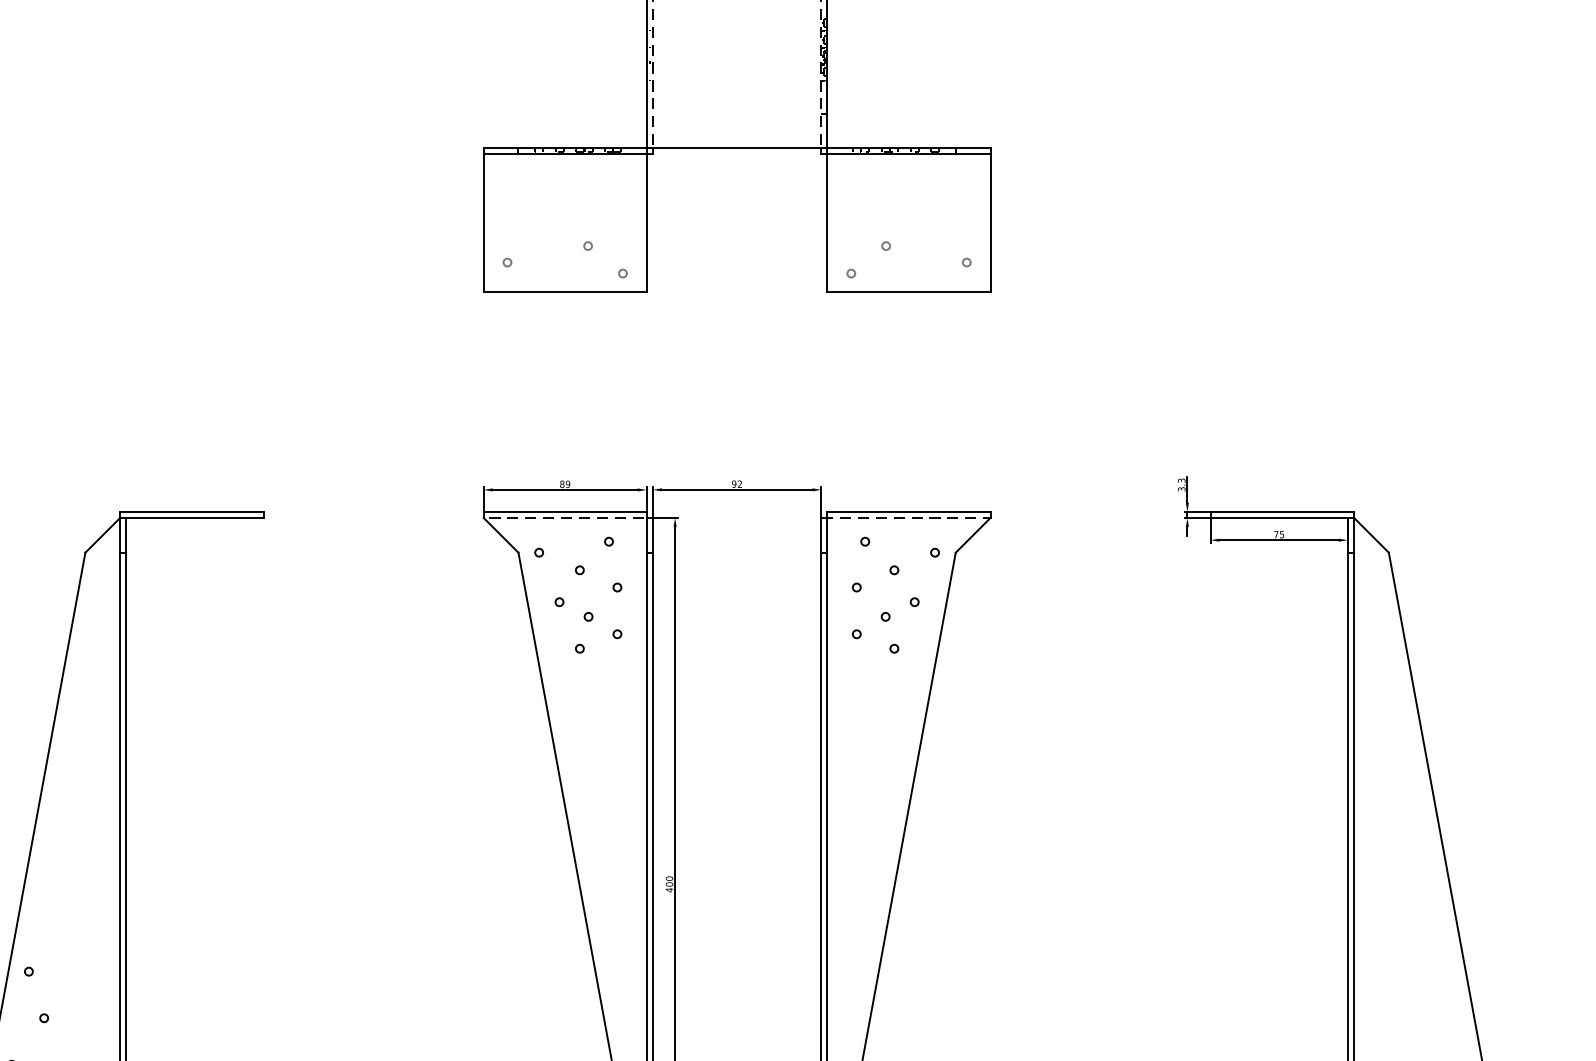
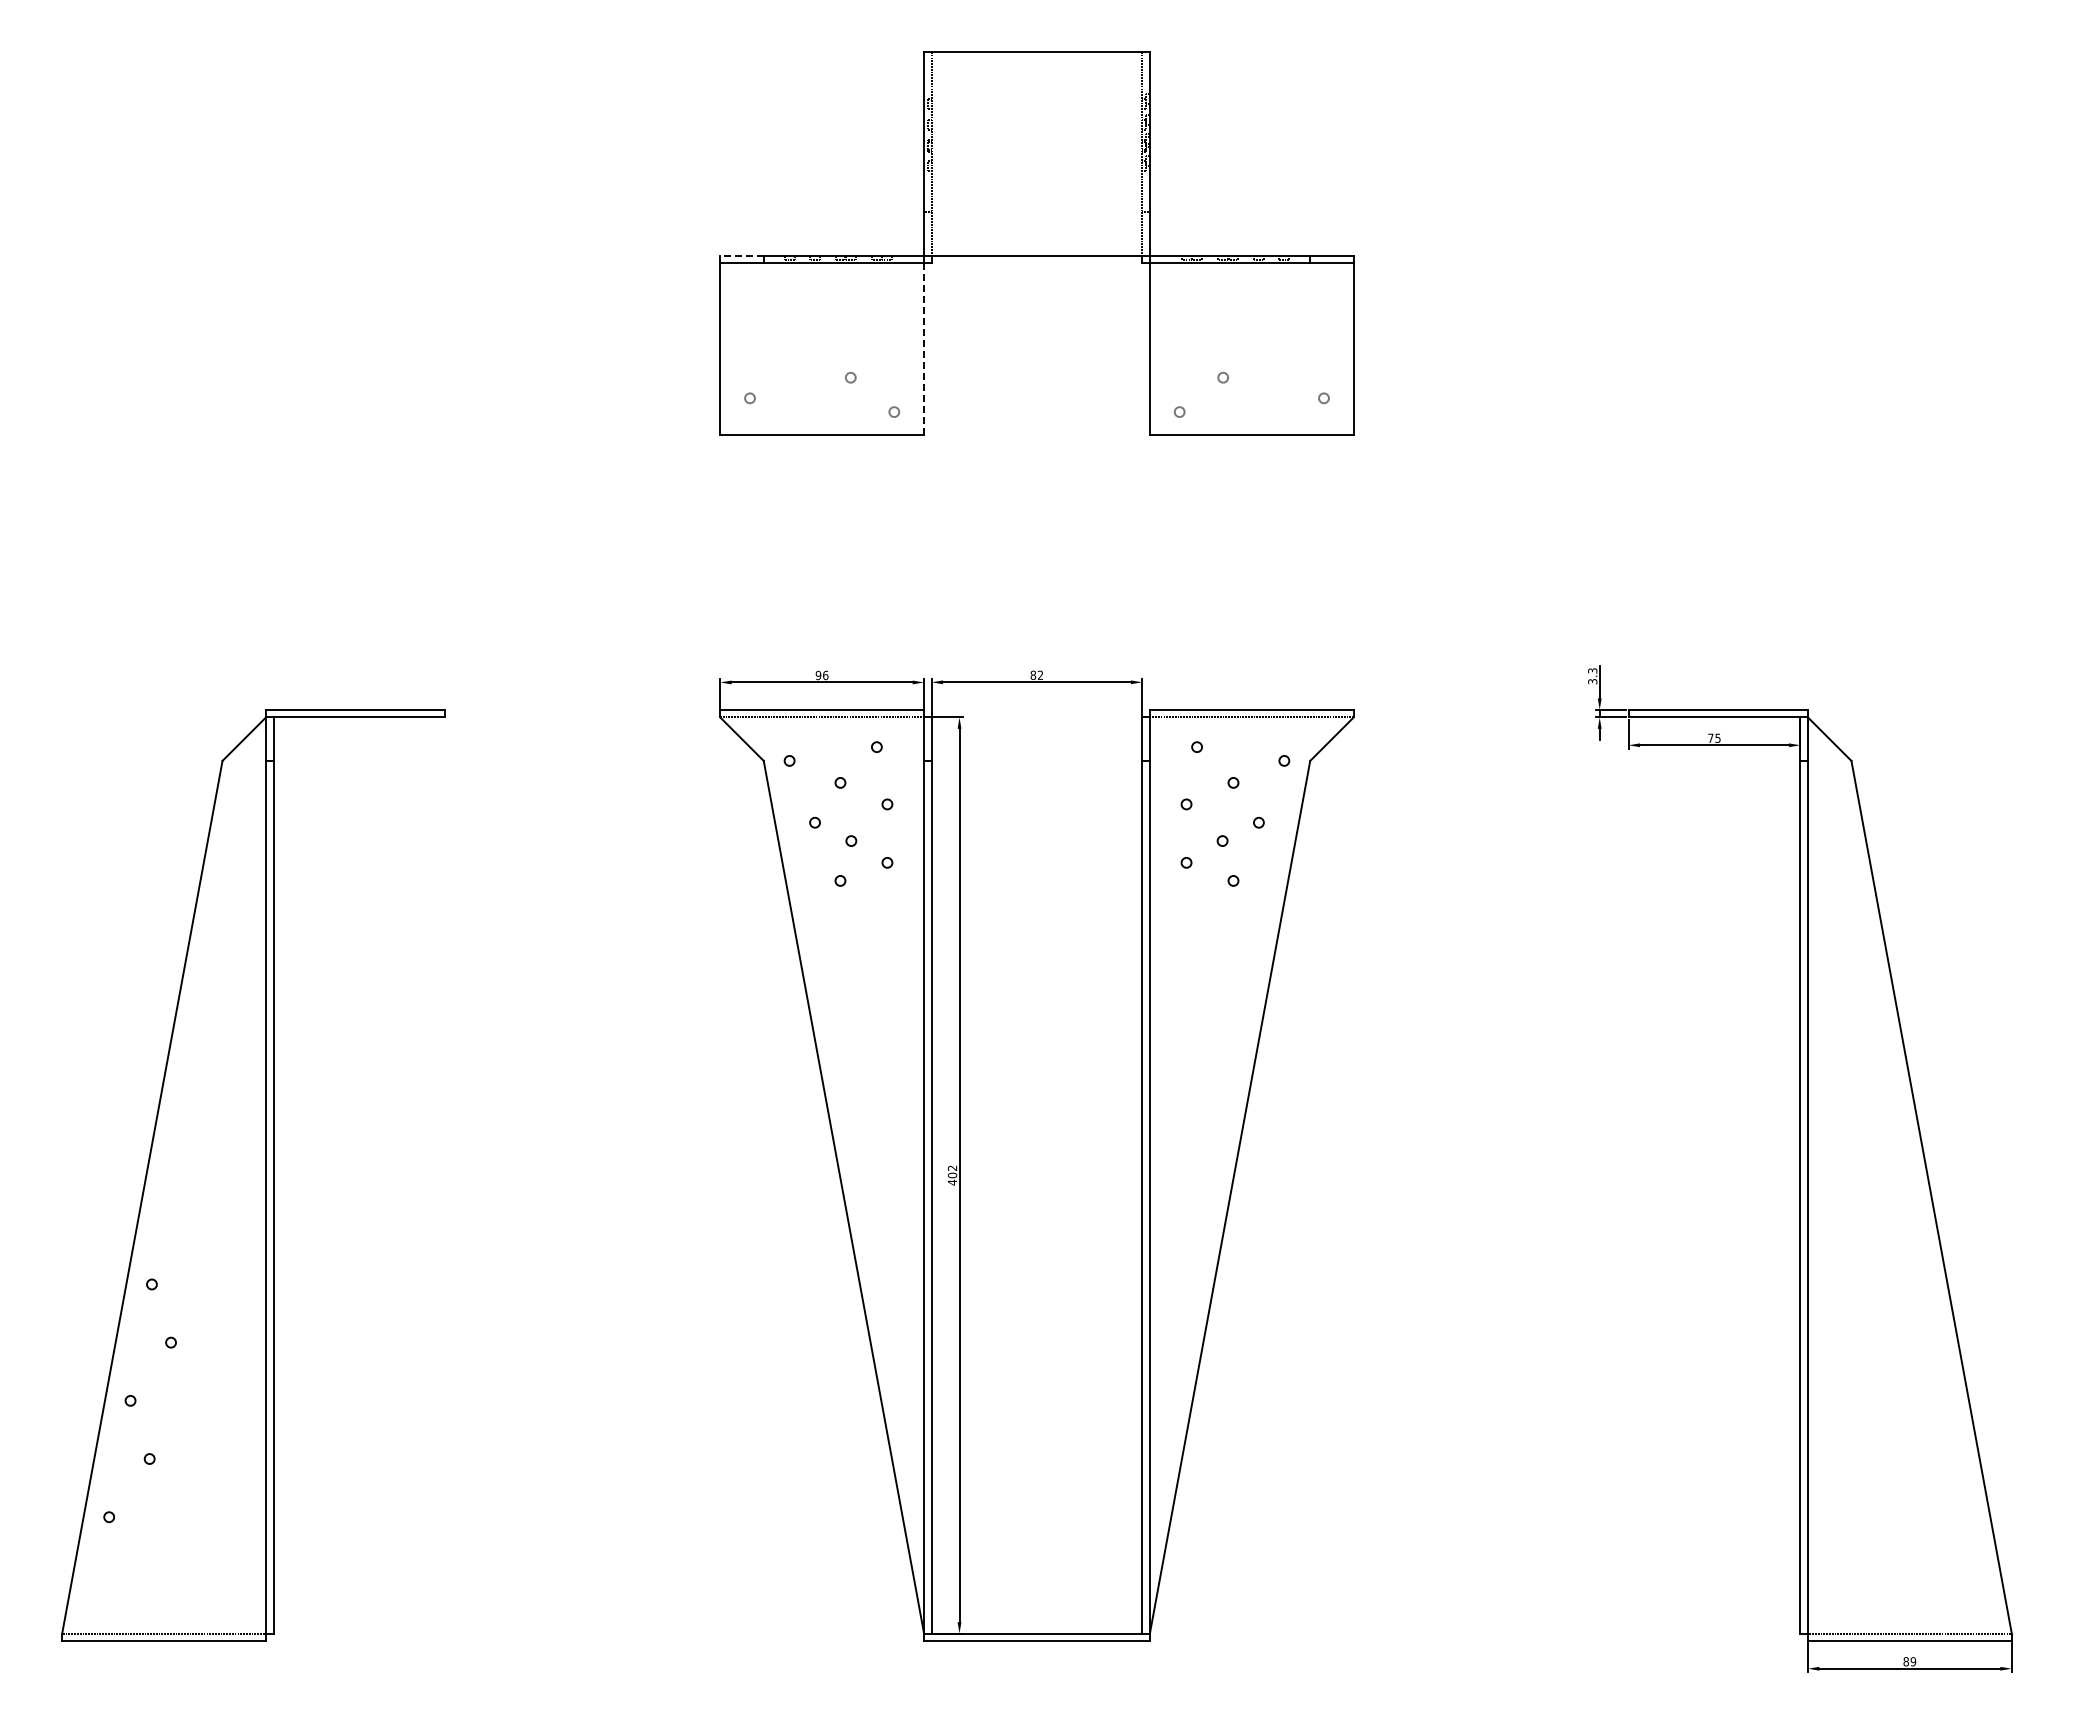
line: (500, 148) -> (741, 255), solid -> dashed
line: (647, 223) -> (924, 349), solid -> dashed
text: (734, 483) -> (1033, 674), 92 -> 82
text: (564, 484) -> (821, 675), 89 -> 96
text: (669, 878) -> (952, 1168), 400 -> 402

